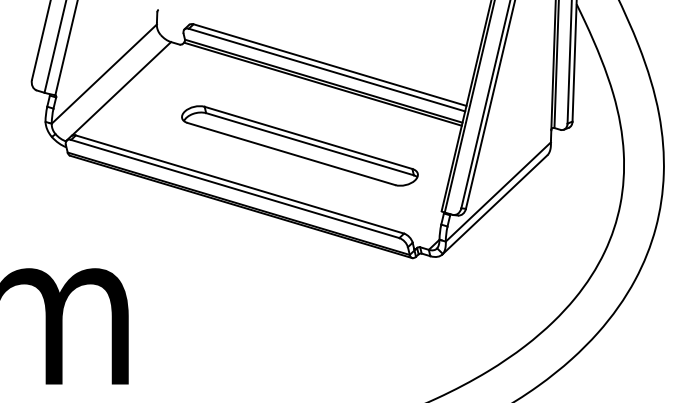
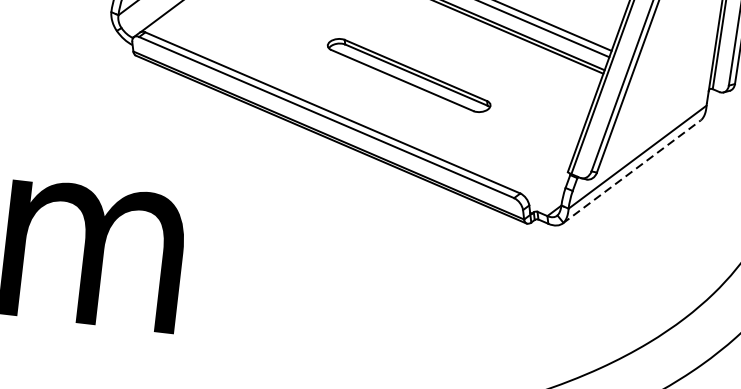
part: (299, 145) -> (408, 74), size x0.6
line: (495, 204) -> (632, 171), solid -> dashed

